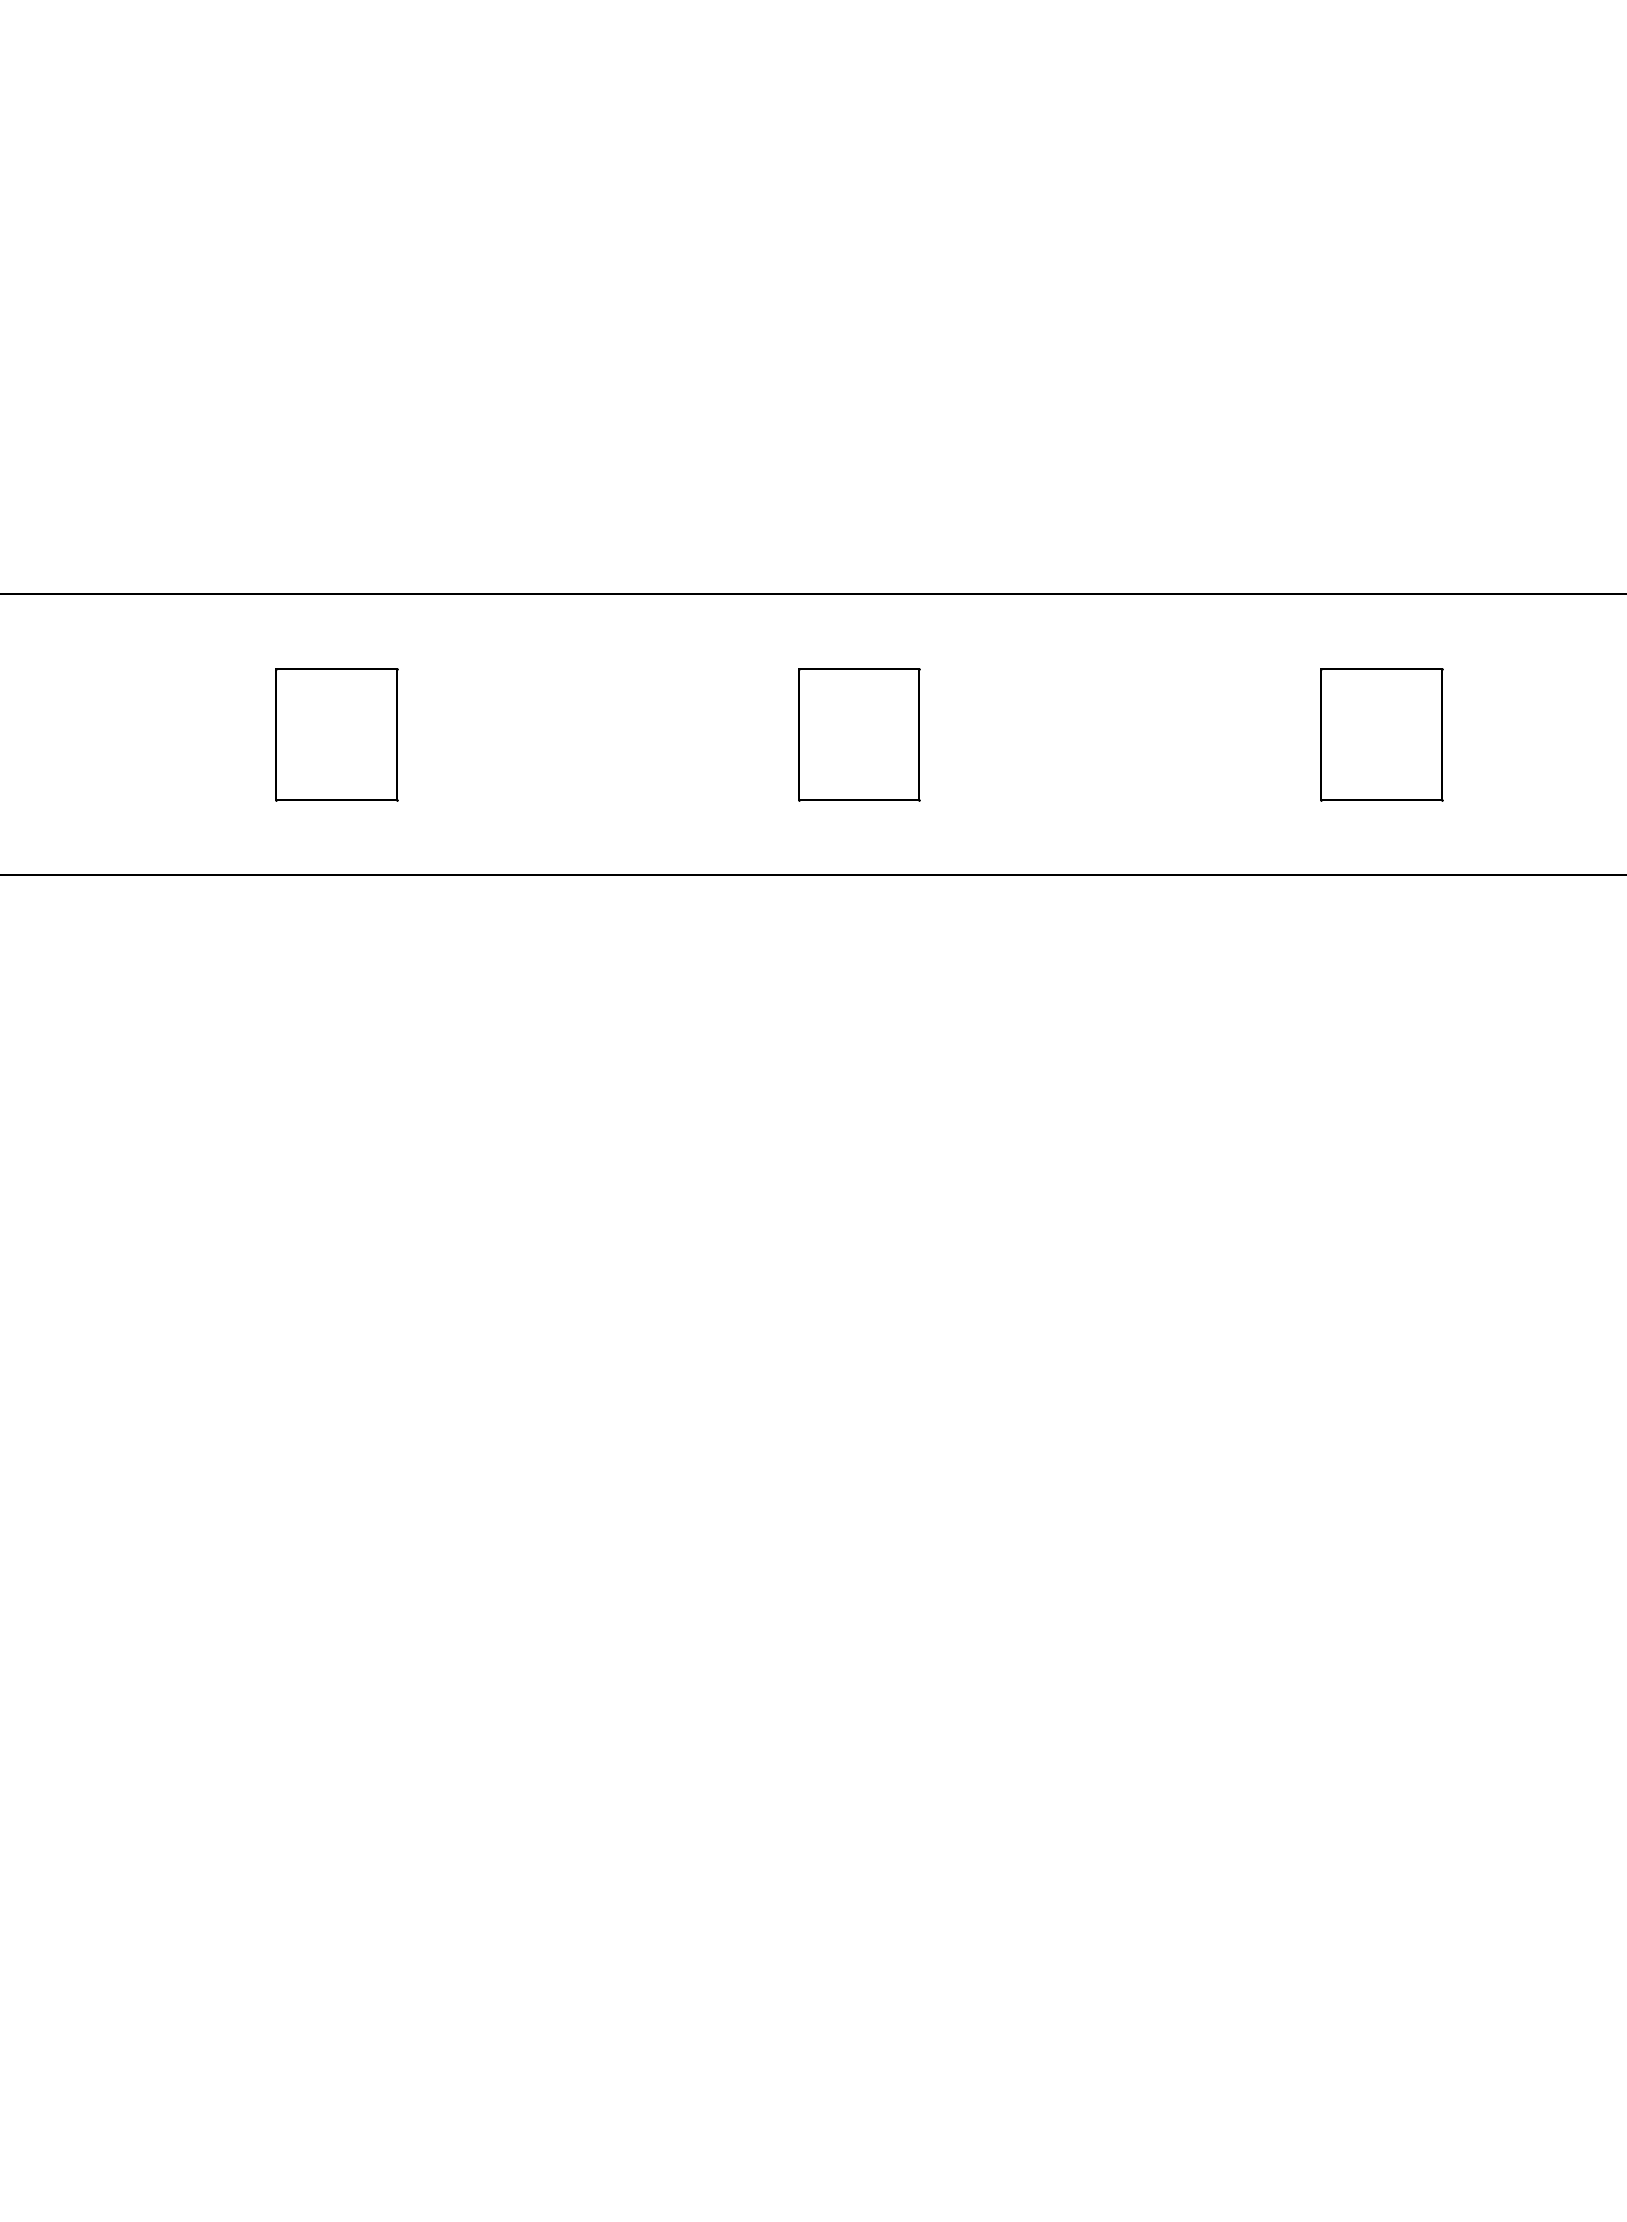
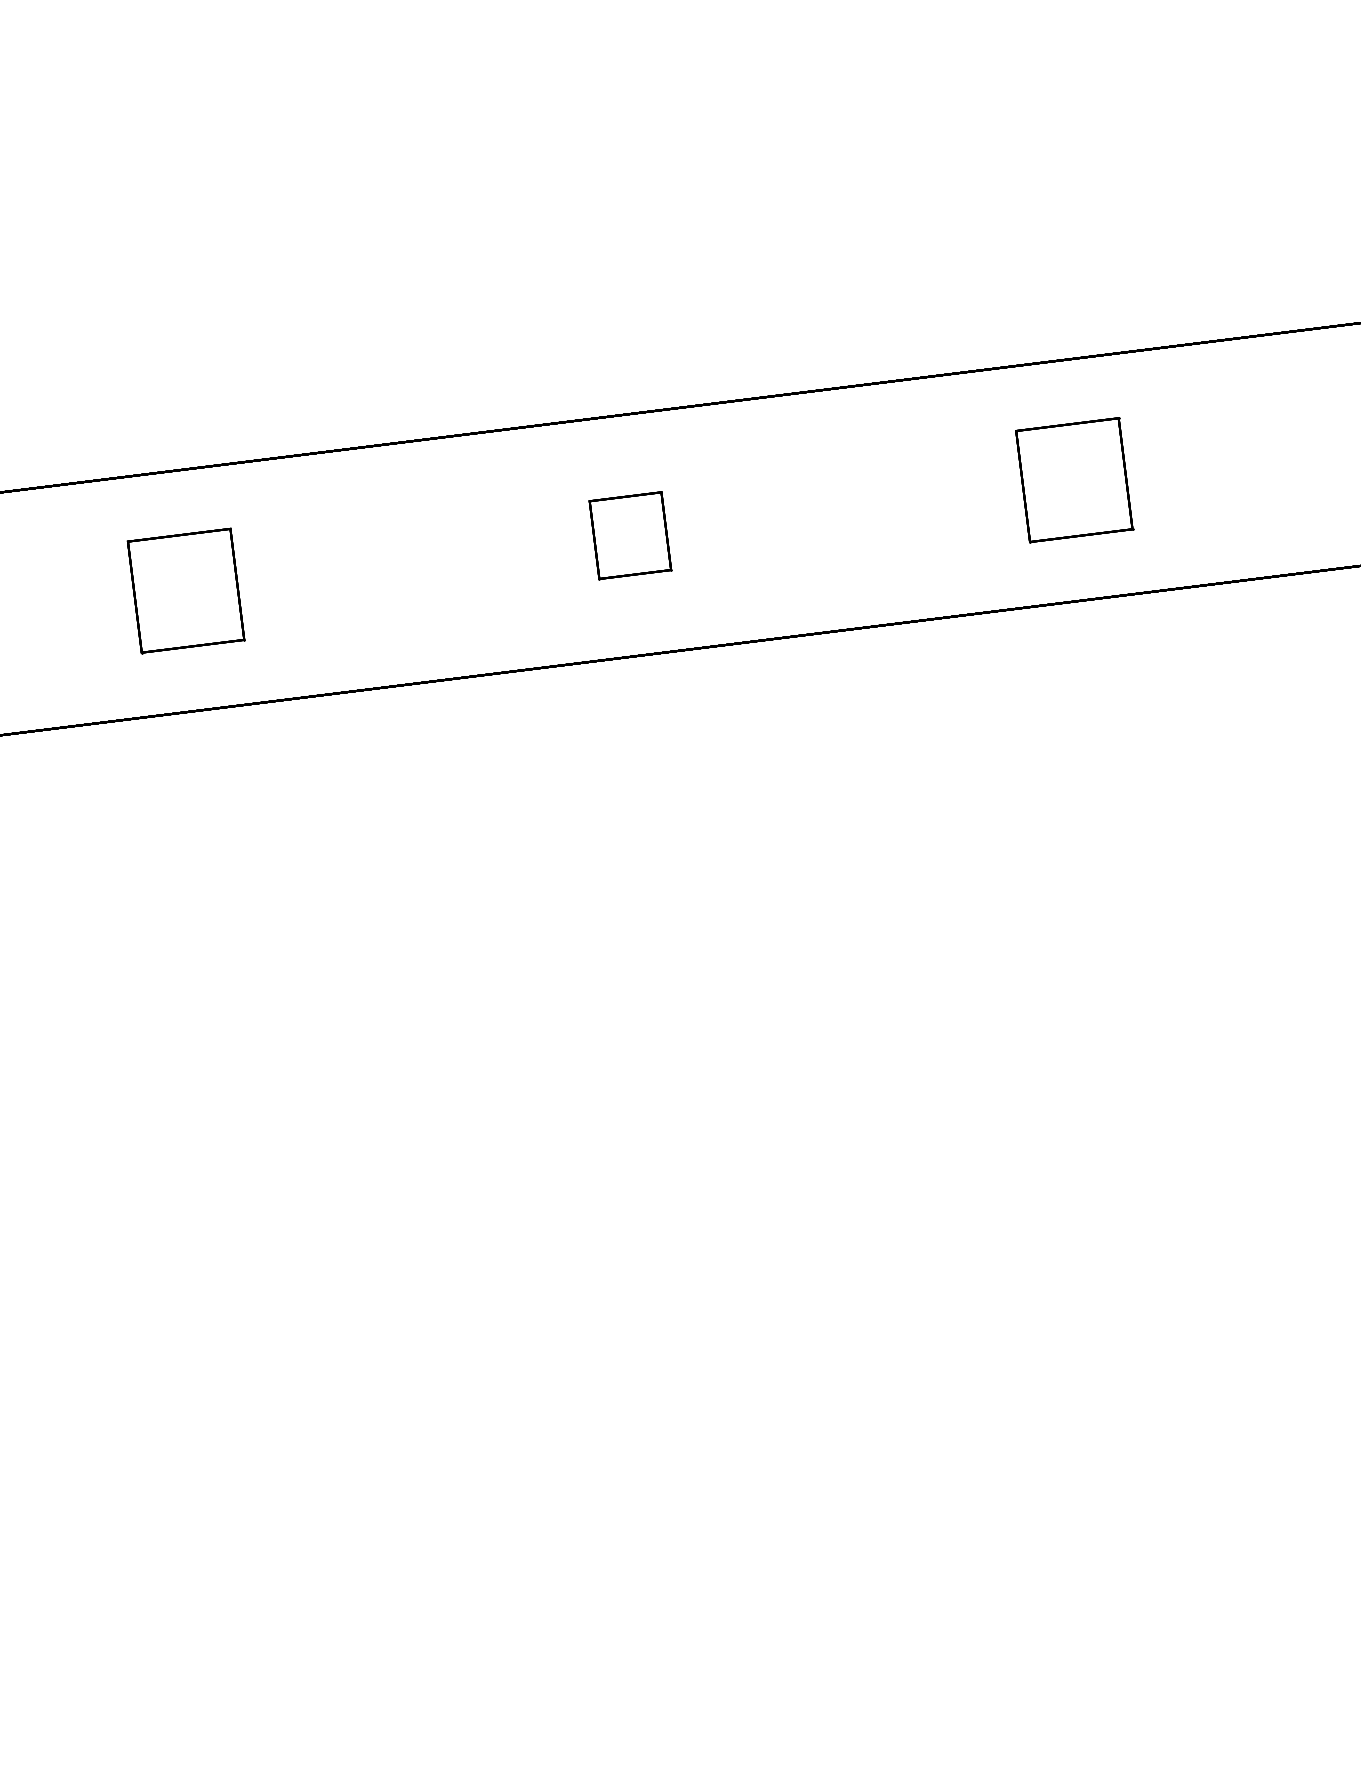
part: (859, 734) -> (630, 535), size x0.7

